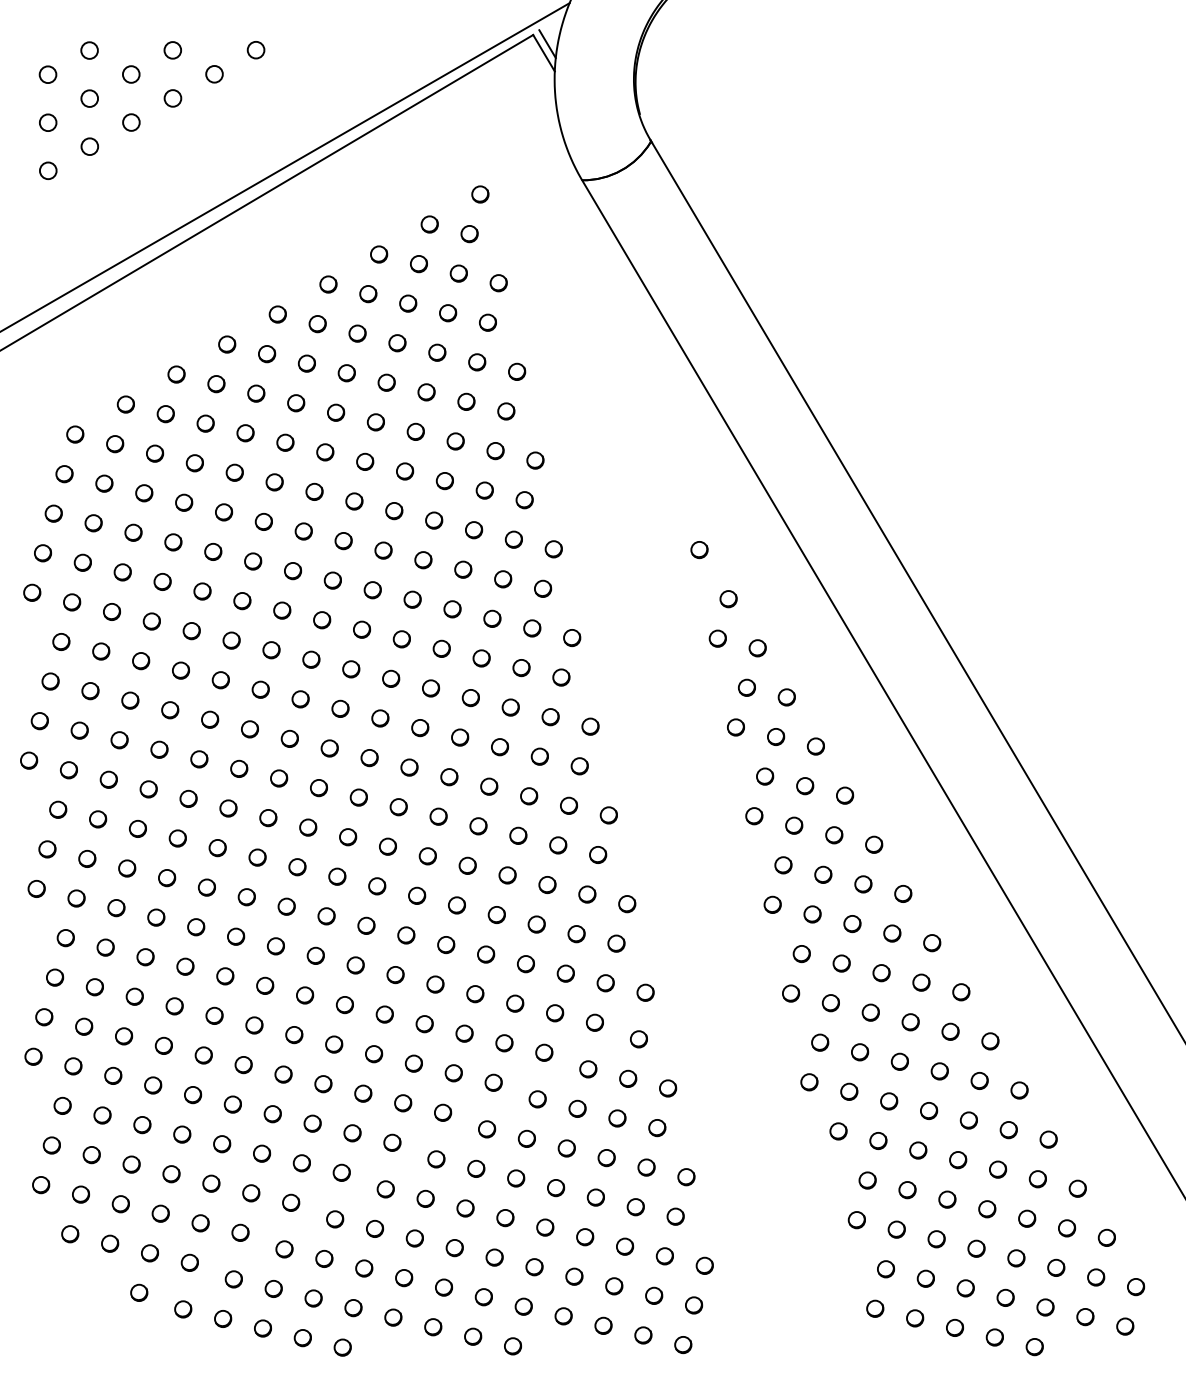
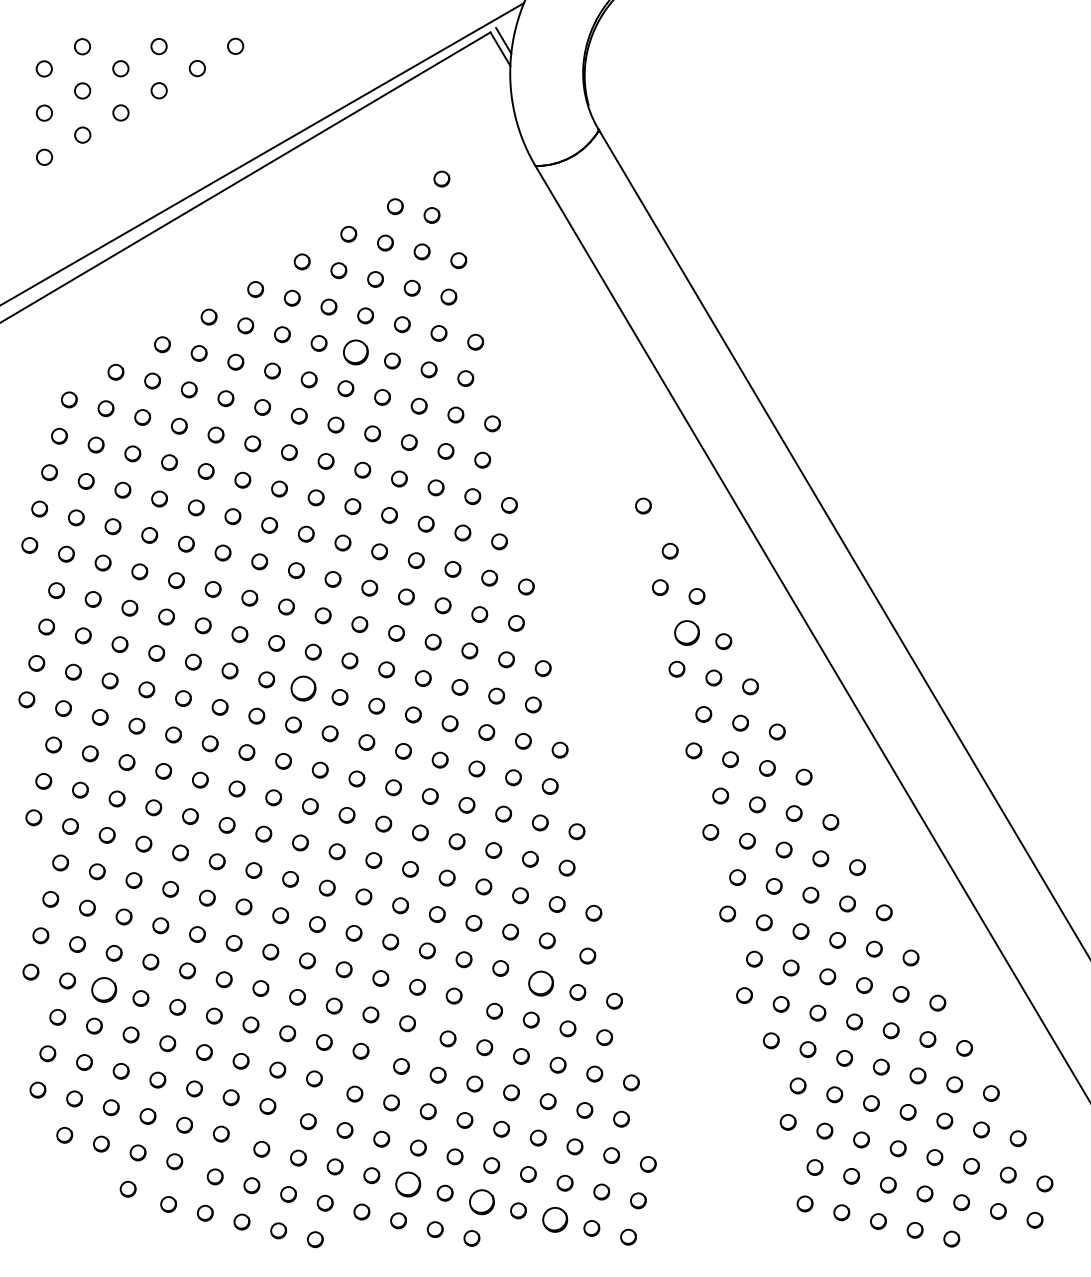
circle: (386, 382) -> (355, 352), size x1.6
circle: (746, 687) -> (686, 632), size x1.6
circle: (329, 748) -> (303, 688), size x1.6
circle: (588, 1069) -> (541, 983), size x1.6
circle: (113, 1075) -> (104, 989), size x1.6
circle: (444, 1287) -> (408, 1184), size x1.6
circle: (523, 1306) -> (481, 1201), size x1.6
circle: (603, 1325) -> (555, 1219), size x1.6

